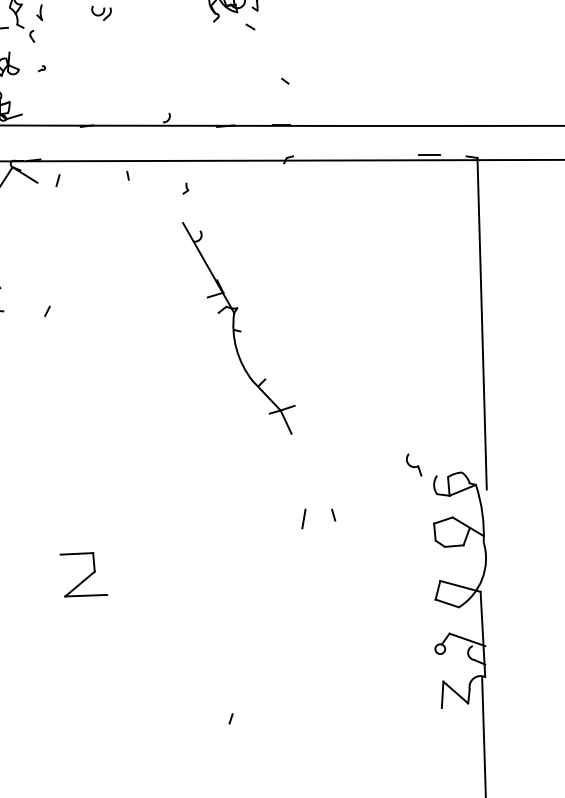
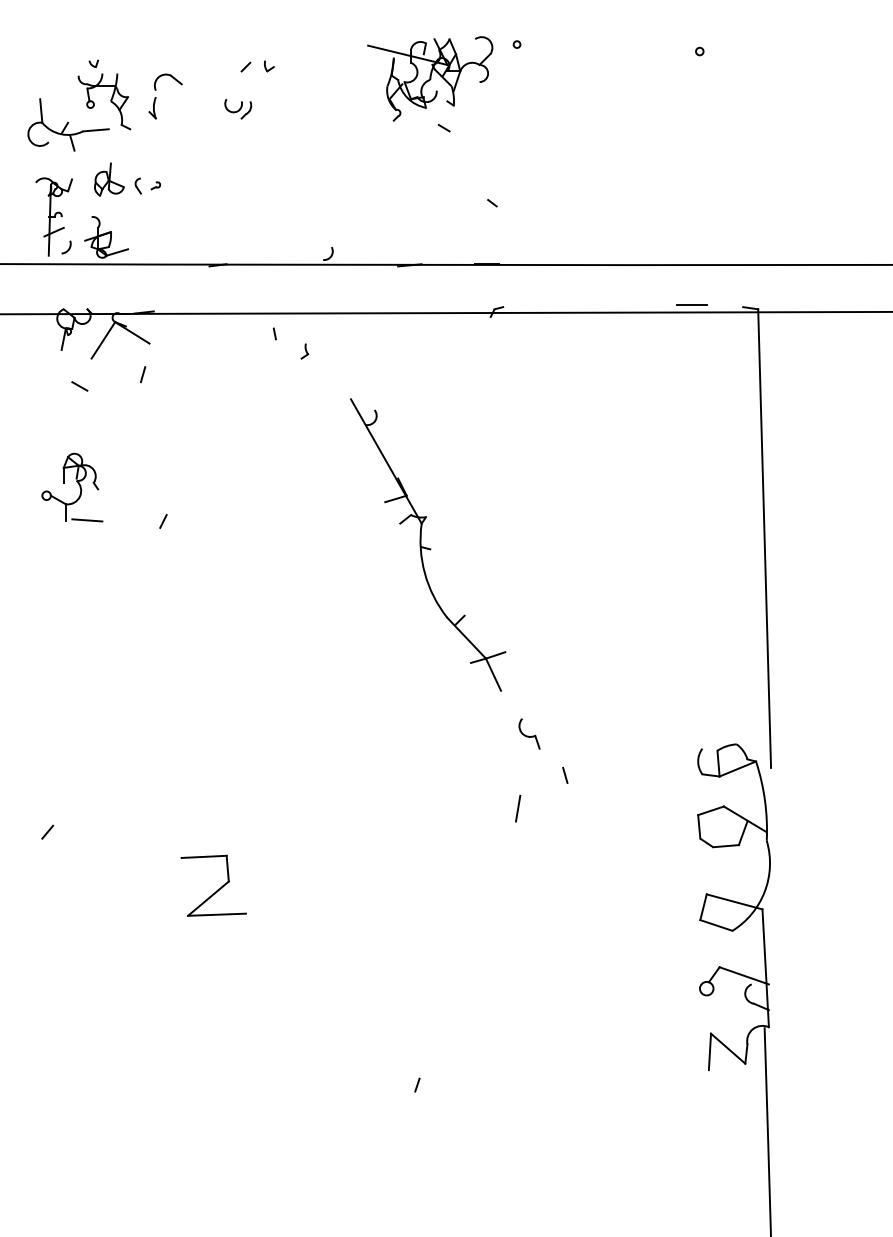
part: (31, 35) -> (137, 185), moved
line: (58, 180) -> (143, 374), moved
part: (185, 188) -> (304, 351), moved
part: (414, 464) -> (529, 733), moved
line: (333, 515) -> (565, 775), moved

